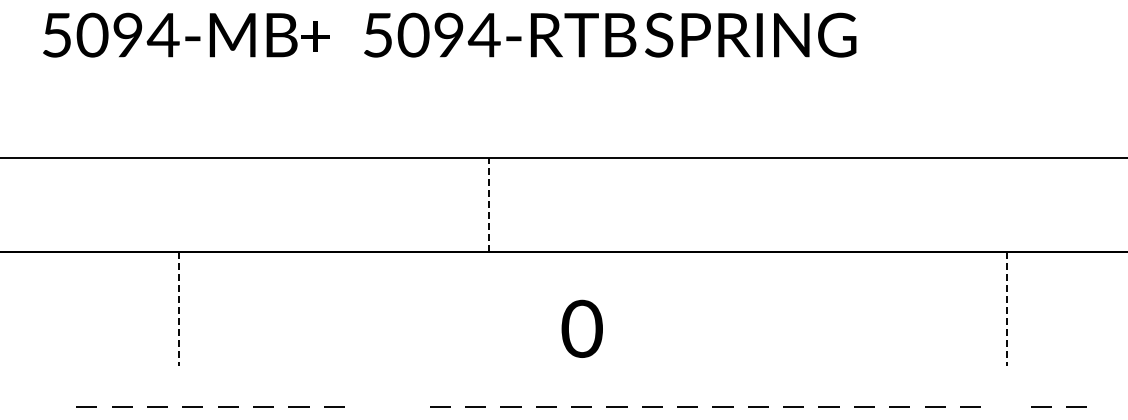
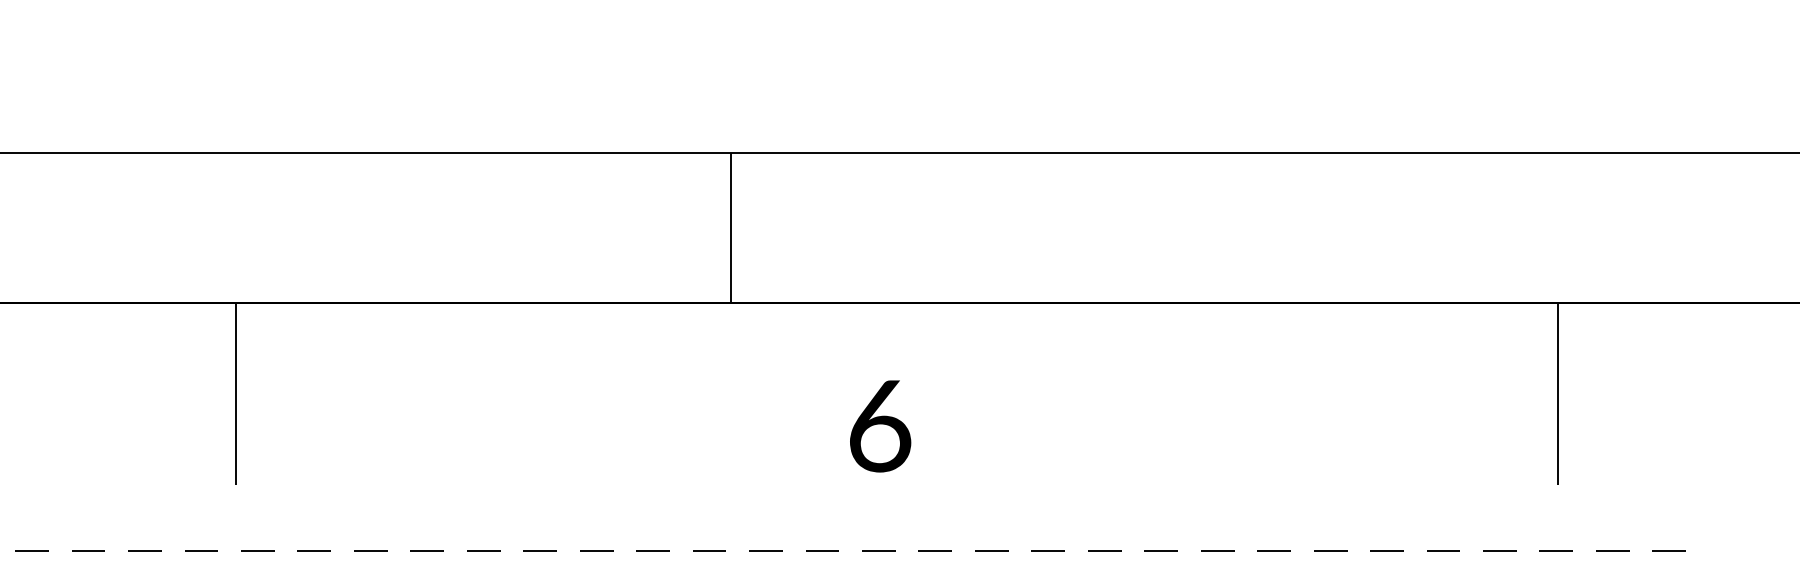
line: (489, 205) -> (731, 228), dashed -> solid
line: (179, 308) -> (236, 393), dashed -> solid
line: (1006, 308) -> (1557, 393), dashed -> solid
text: (581, 328) -> (878, 425), 0 -> 6
line: (51, 406) -> (32, 549), added
line: (369, 406) -> (540, 549), added
line: (404, 406) -> (595, 549), added
line: (1005, 406) -> (1555, 549), added

